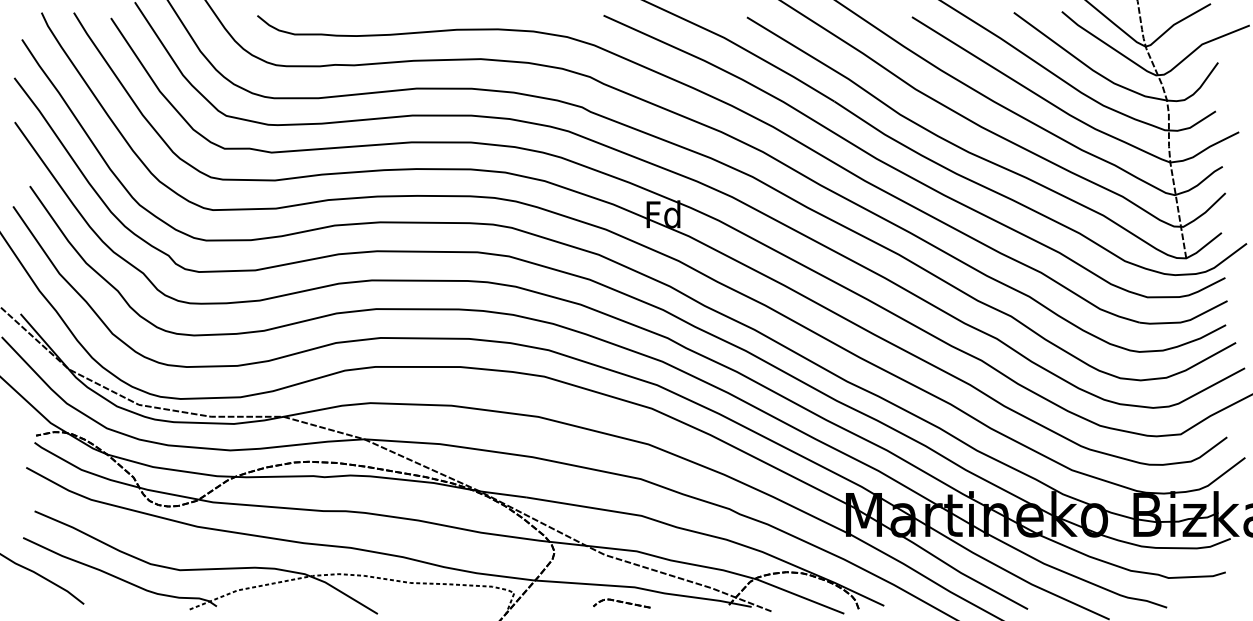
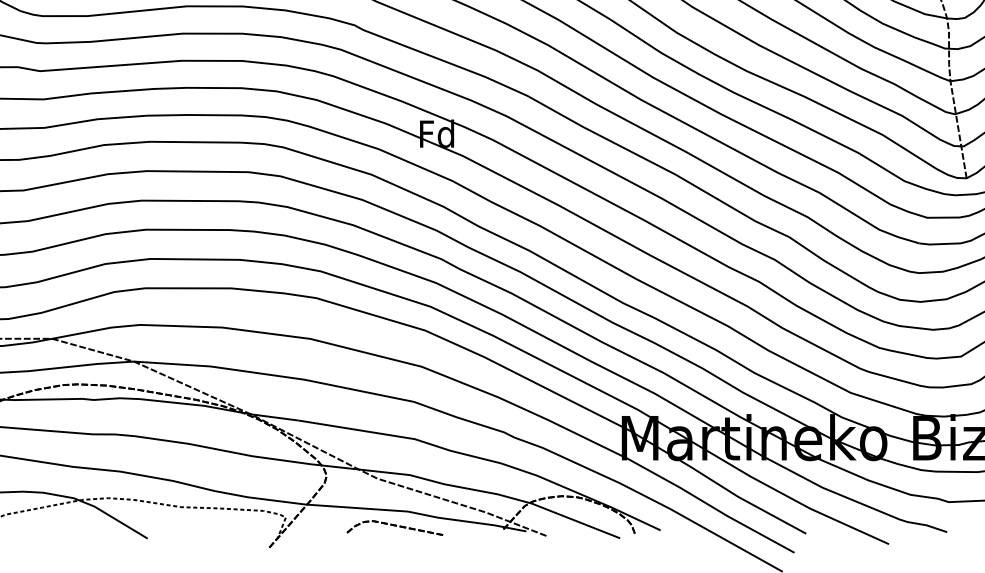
part: (621, 603) -> (394, 527), size x1.67

